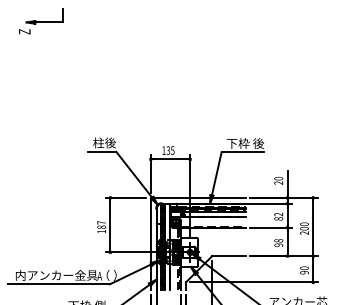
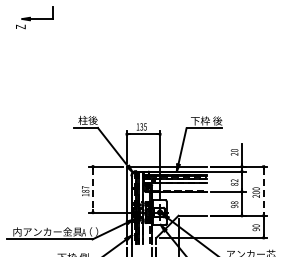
line: (111, 226) -> (93, 190), solid -> dashed
line: (313, 227) -> (263, 191), solid -> dashed

